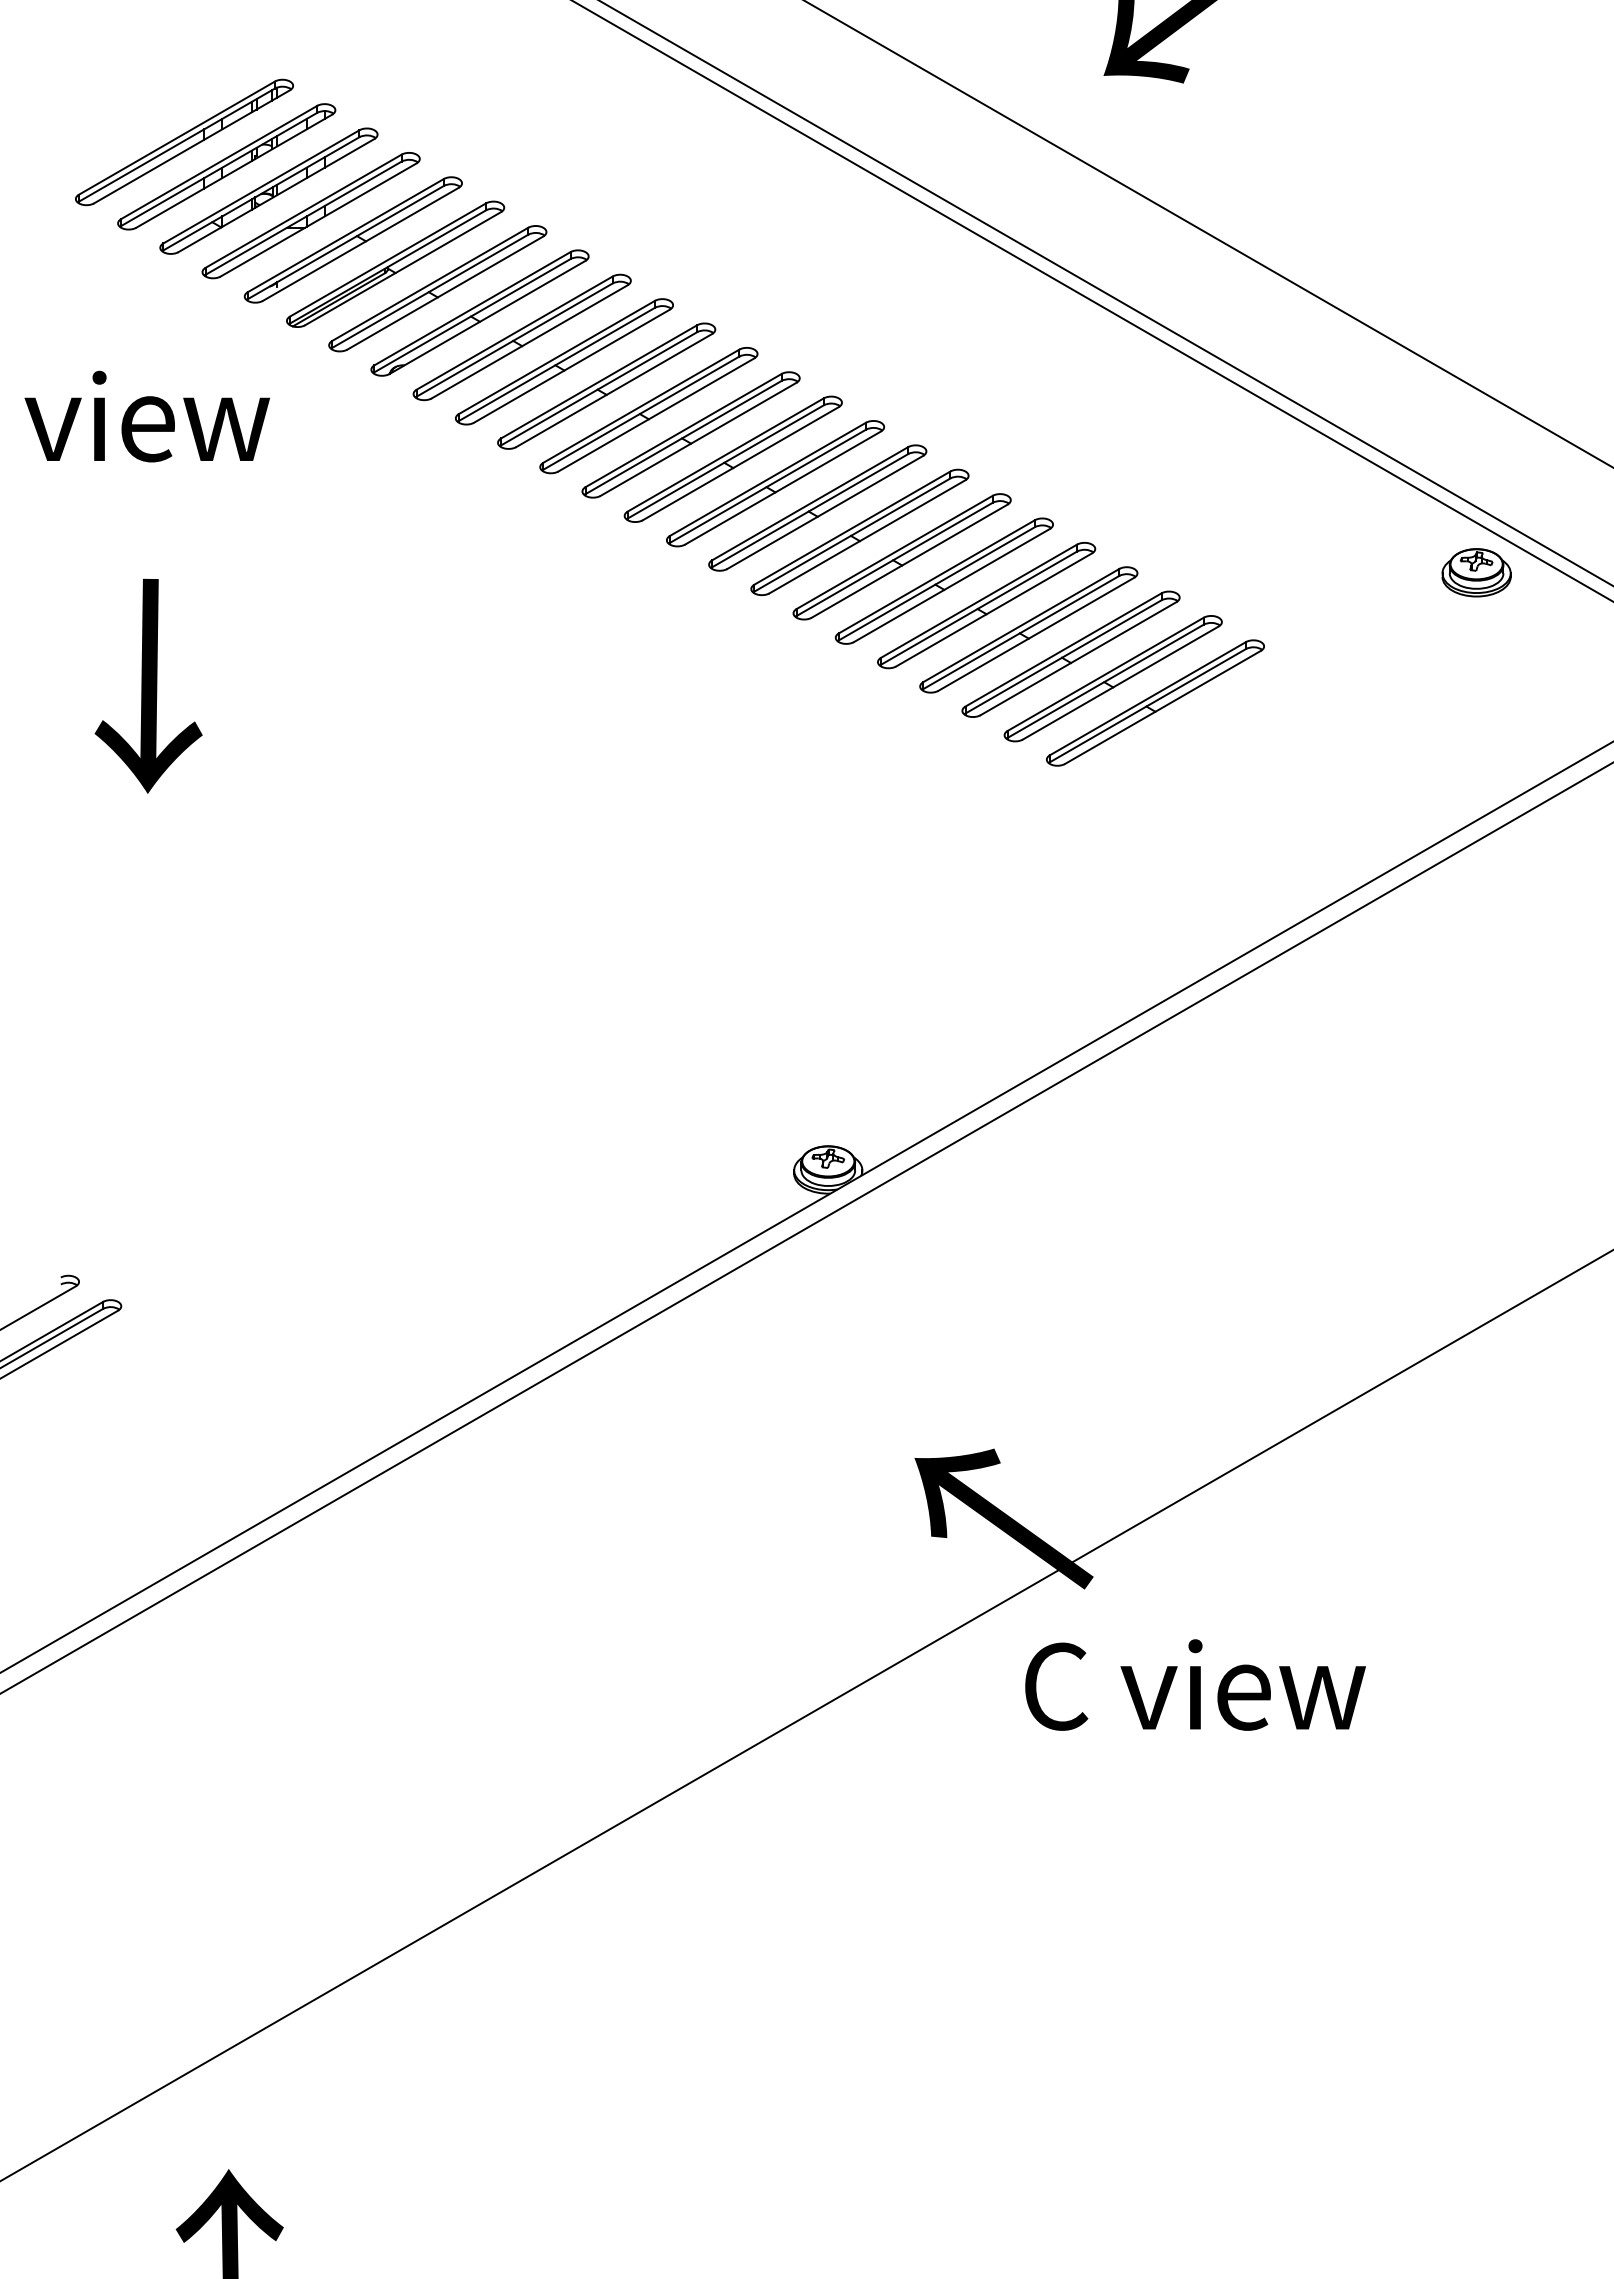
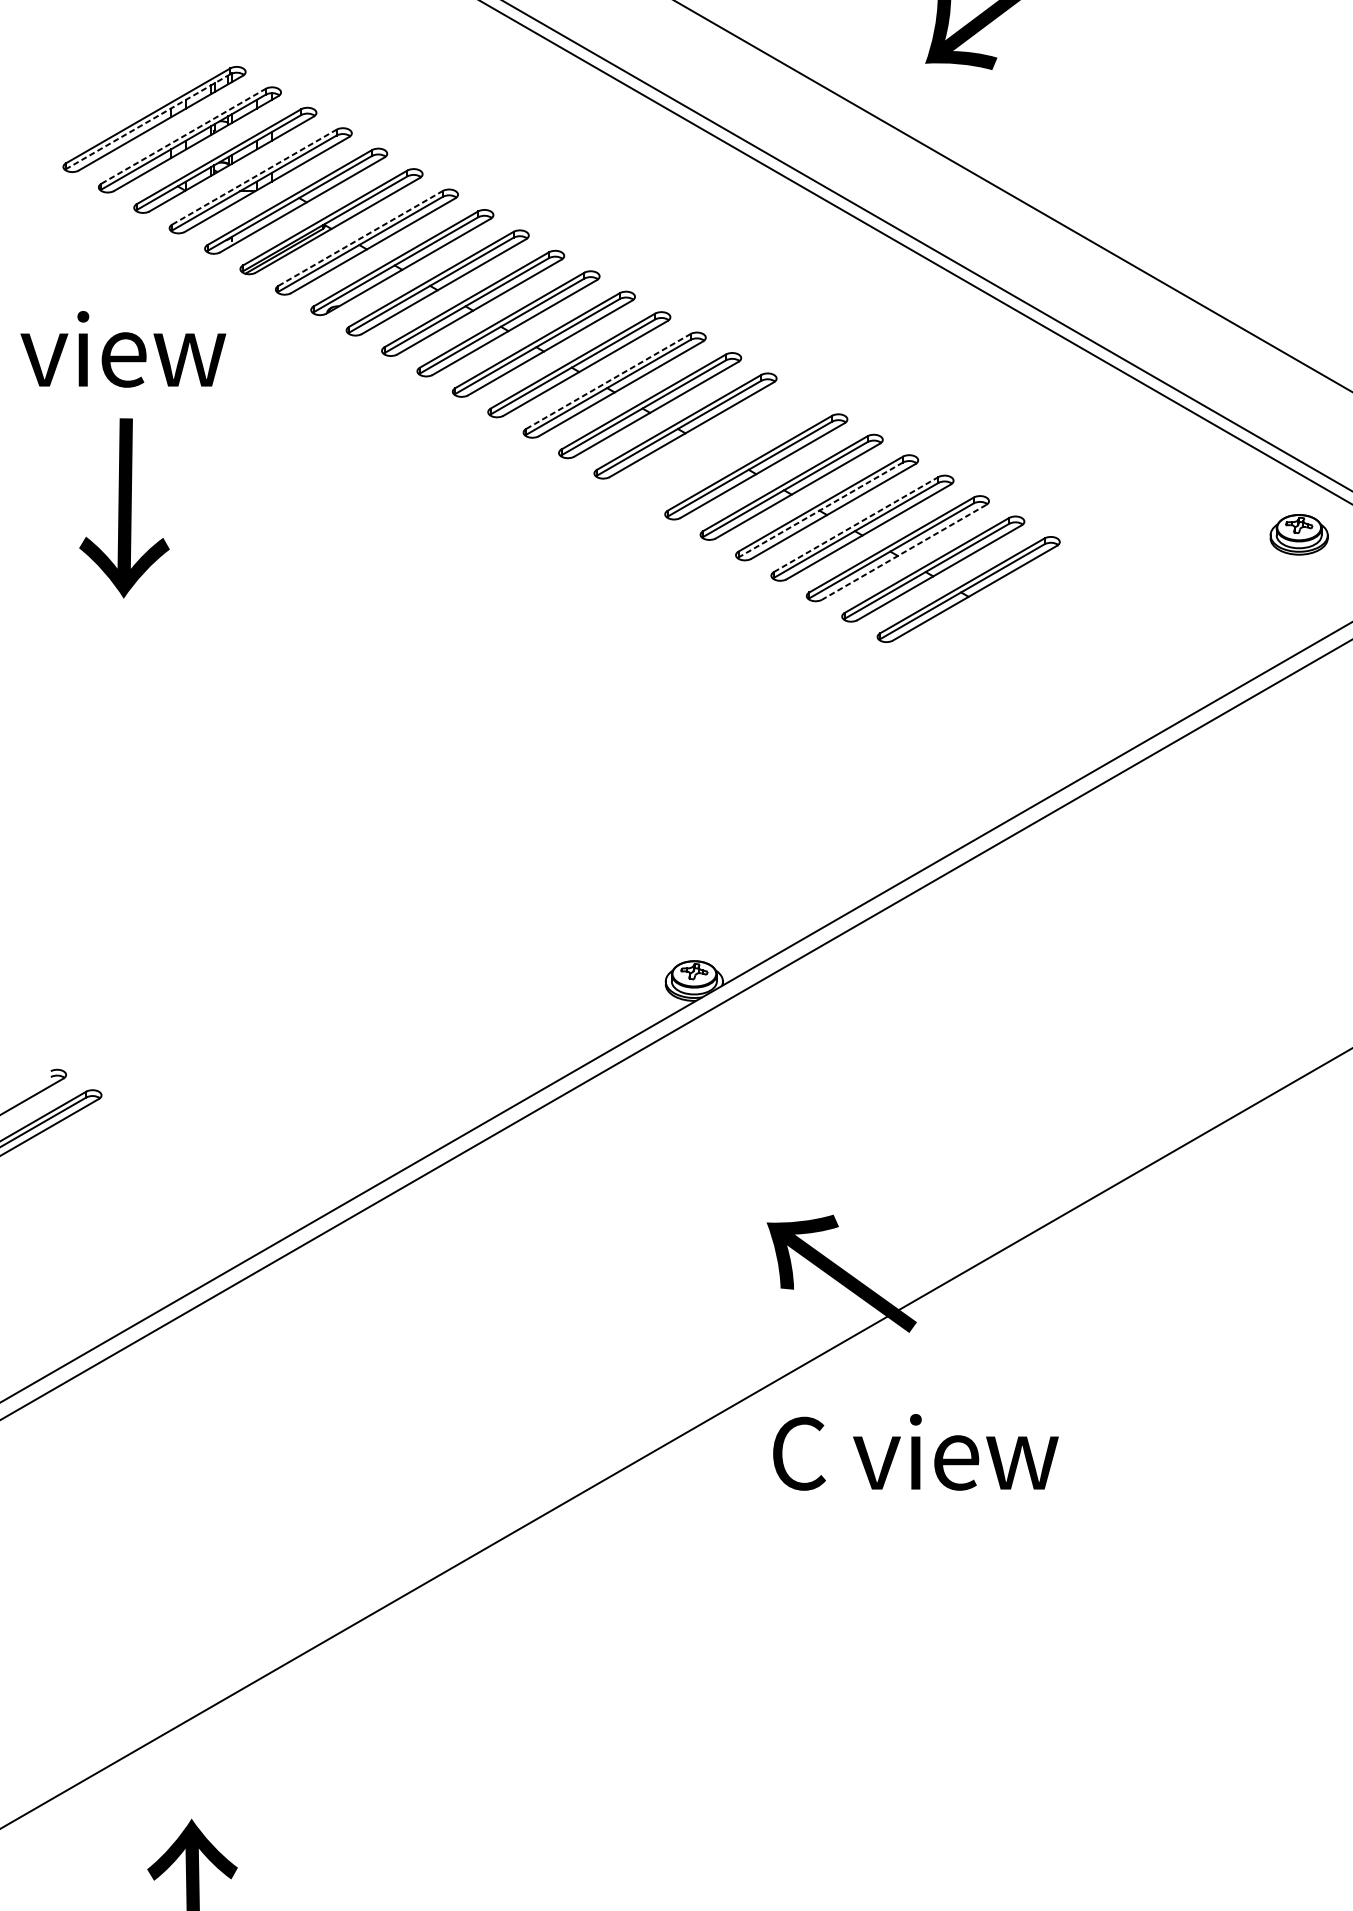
line: (176, 145) -> (147, 122), solid -> dashed
line: (219, 162) -> (183, 136), solid -> dashed
line: (304, 211) -> (255, 177), solid -> dashed
line: (430, 284) -> (360, 238), solid -> dashed
line: (726, 454) -> (609, 381), solid -> dashed
part: (859, 531) -> (720, 445), removed
part: (1476, 572) -> (1299, 534), moved
line: (978, 608) -> (820, 510), solid -> dashed
line: (1021, 625) -> (856, 524), solid -> dashed
line: (1078, 658) -> (904, 552), solid -> dashed
text: (148, 685) -> (124, 507), moved
text: (1195, 1684) -> (915, 1451), moved

